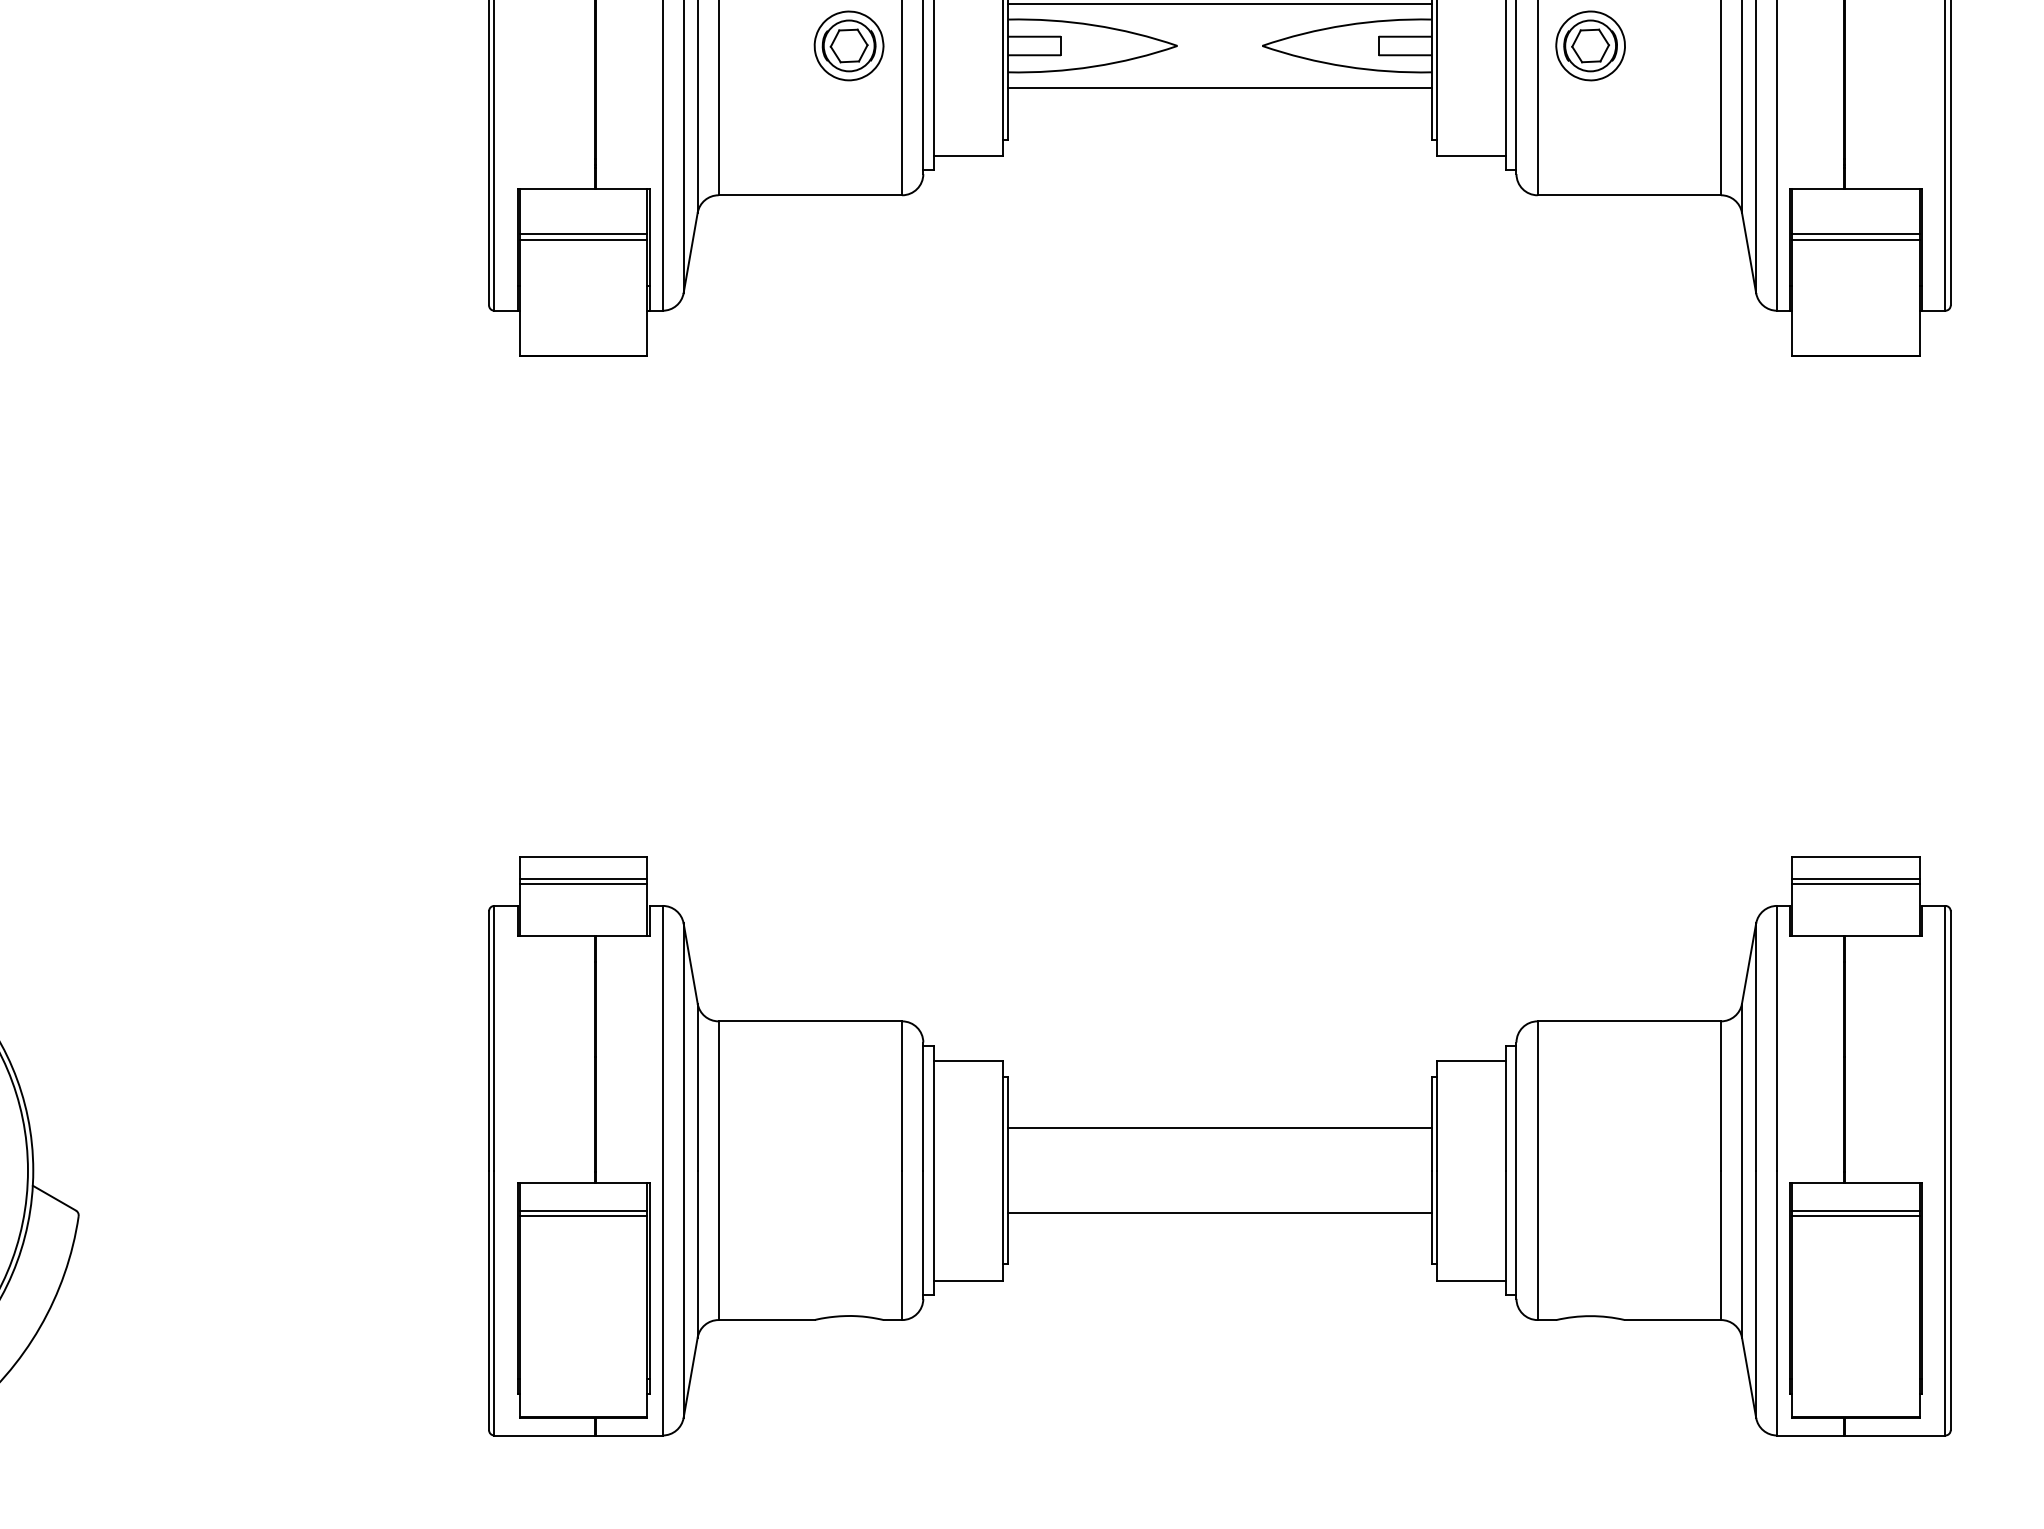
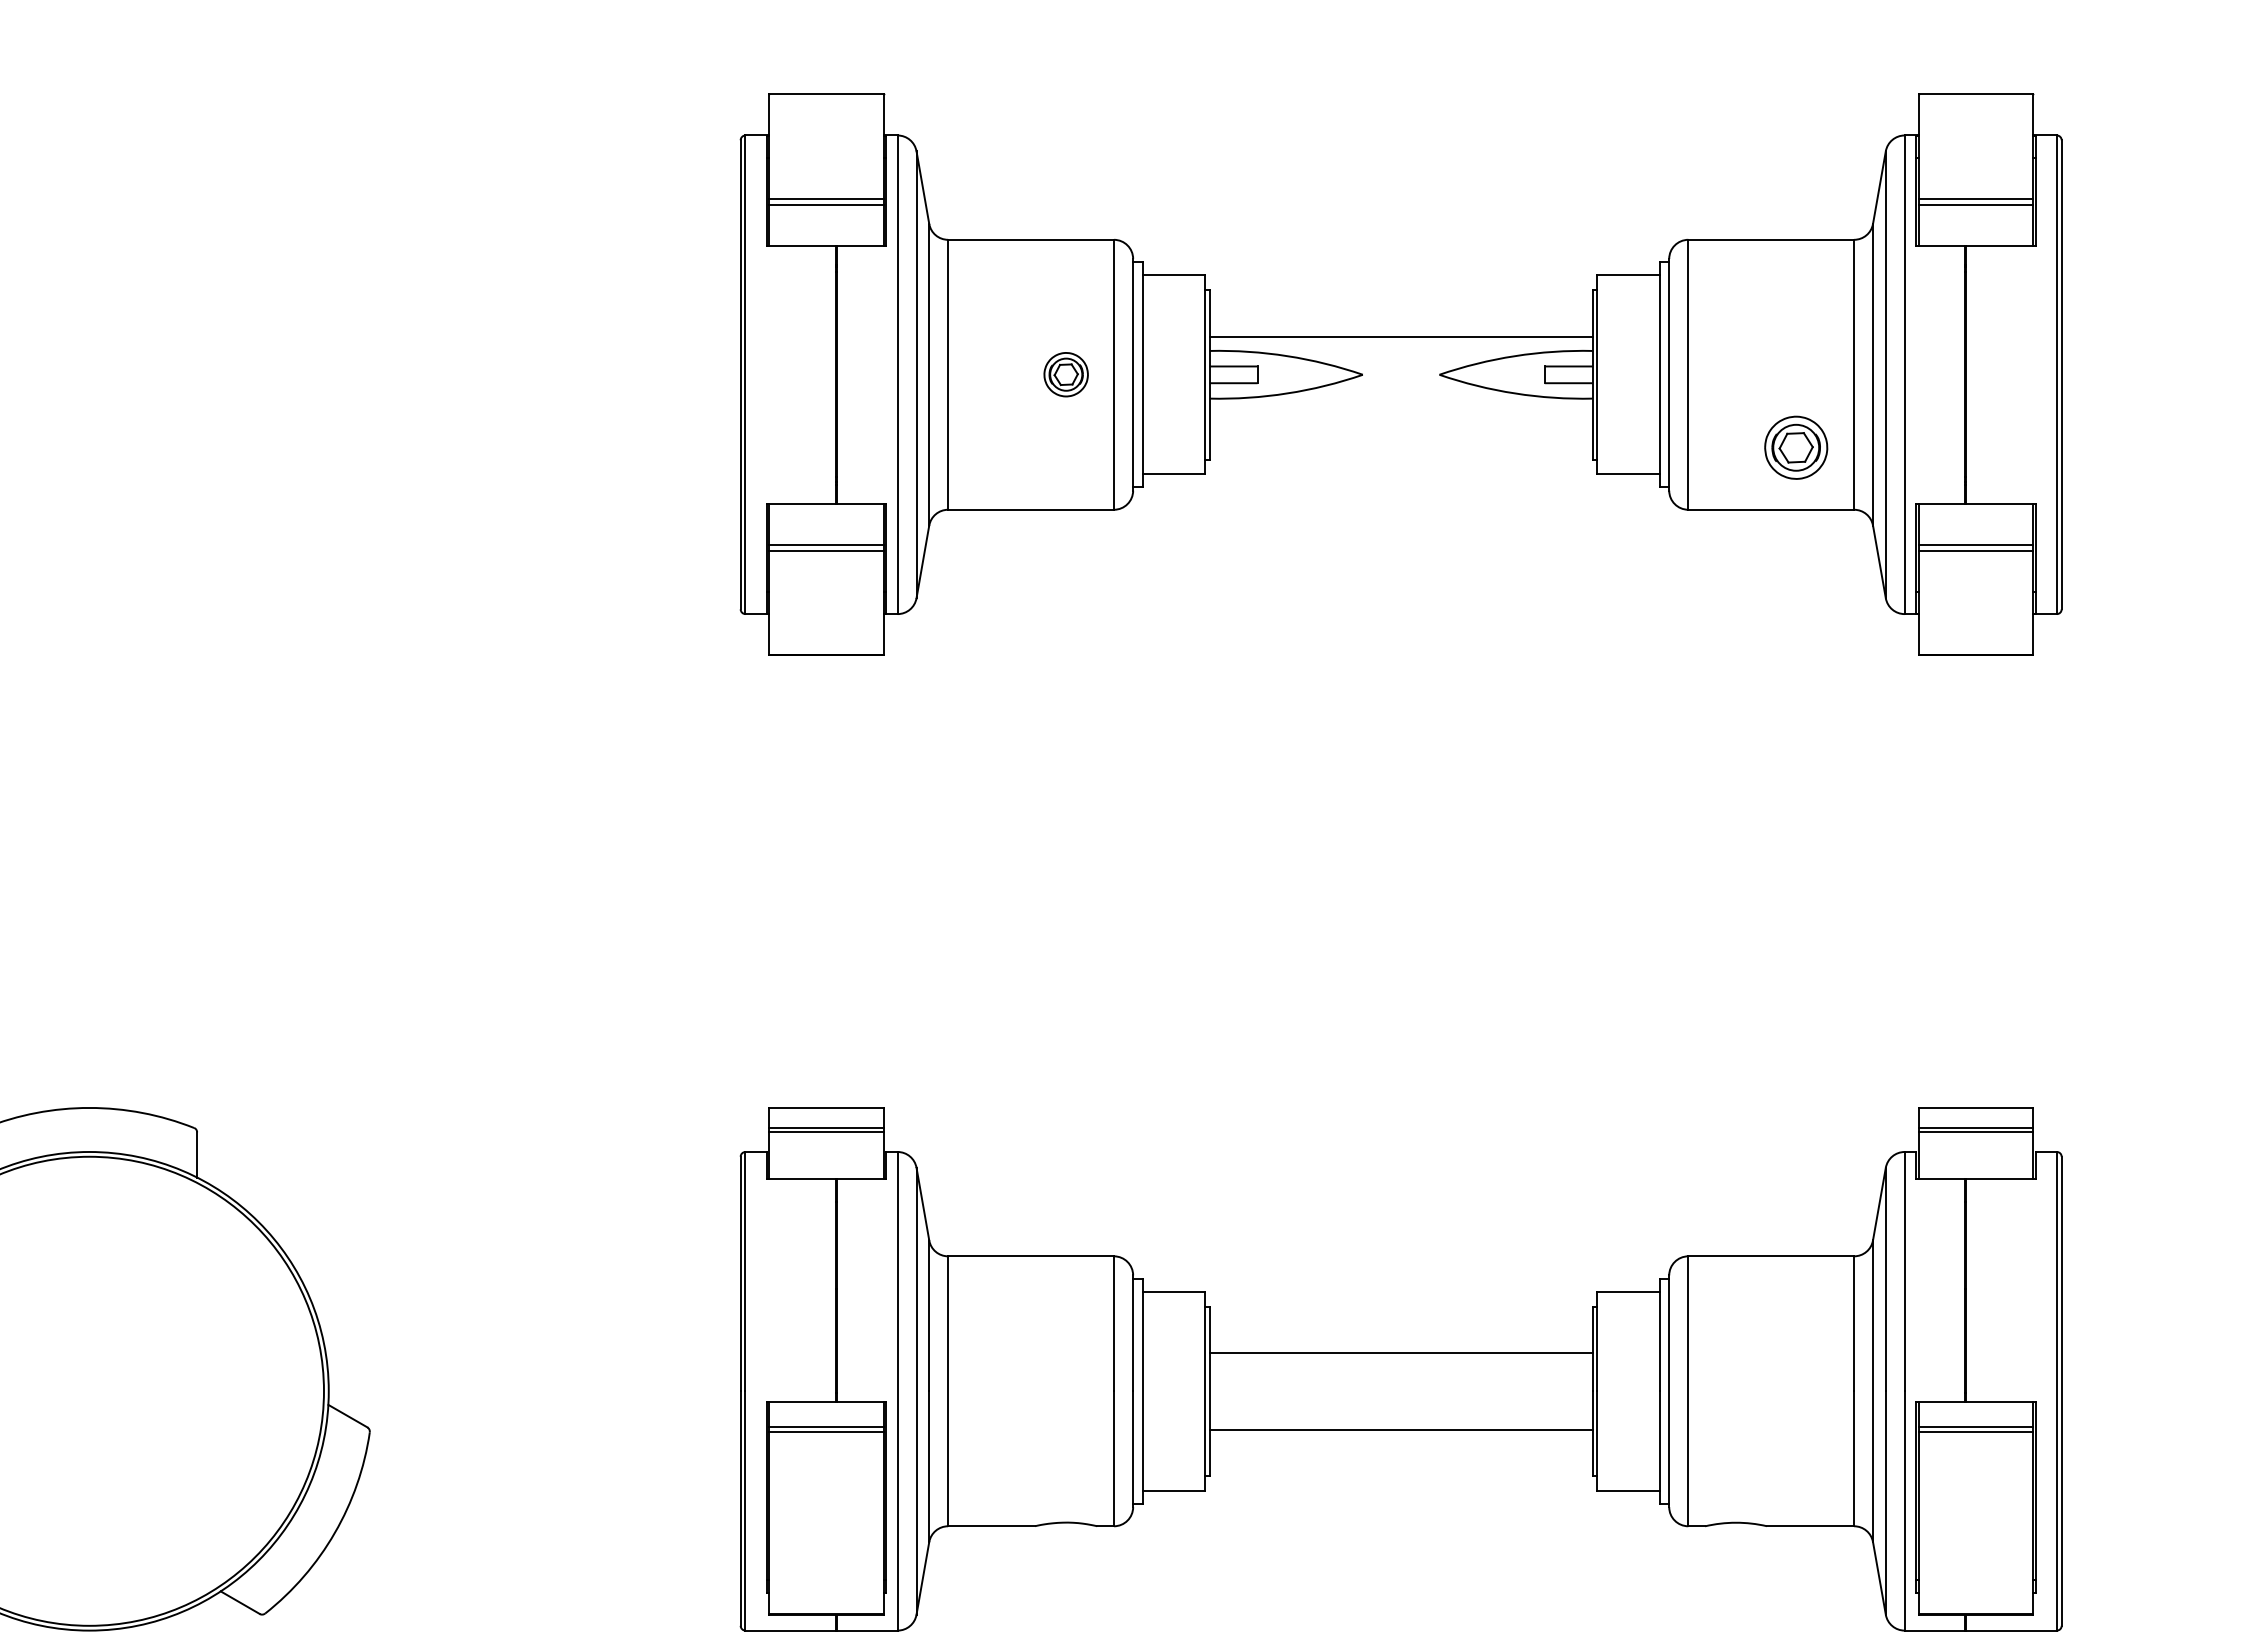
part: (849, 45) -> (1066, 374), size x0.7
part: (1590, 45) -> (1796, 447), moved
line: (1219, 88) -> (1400, 413), removed

